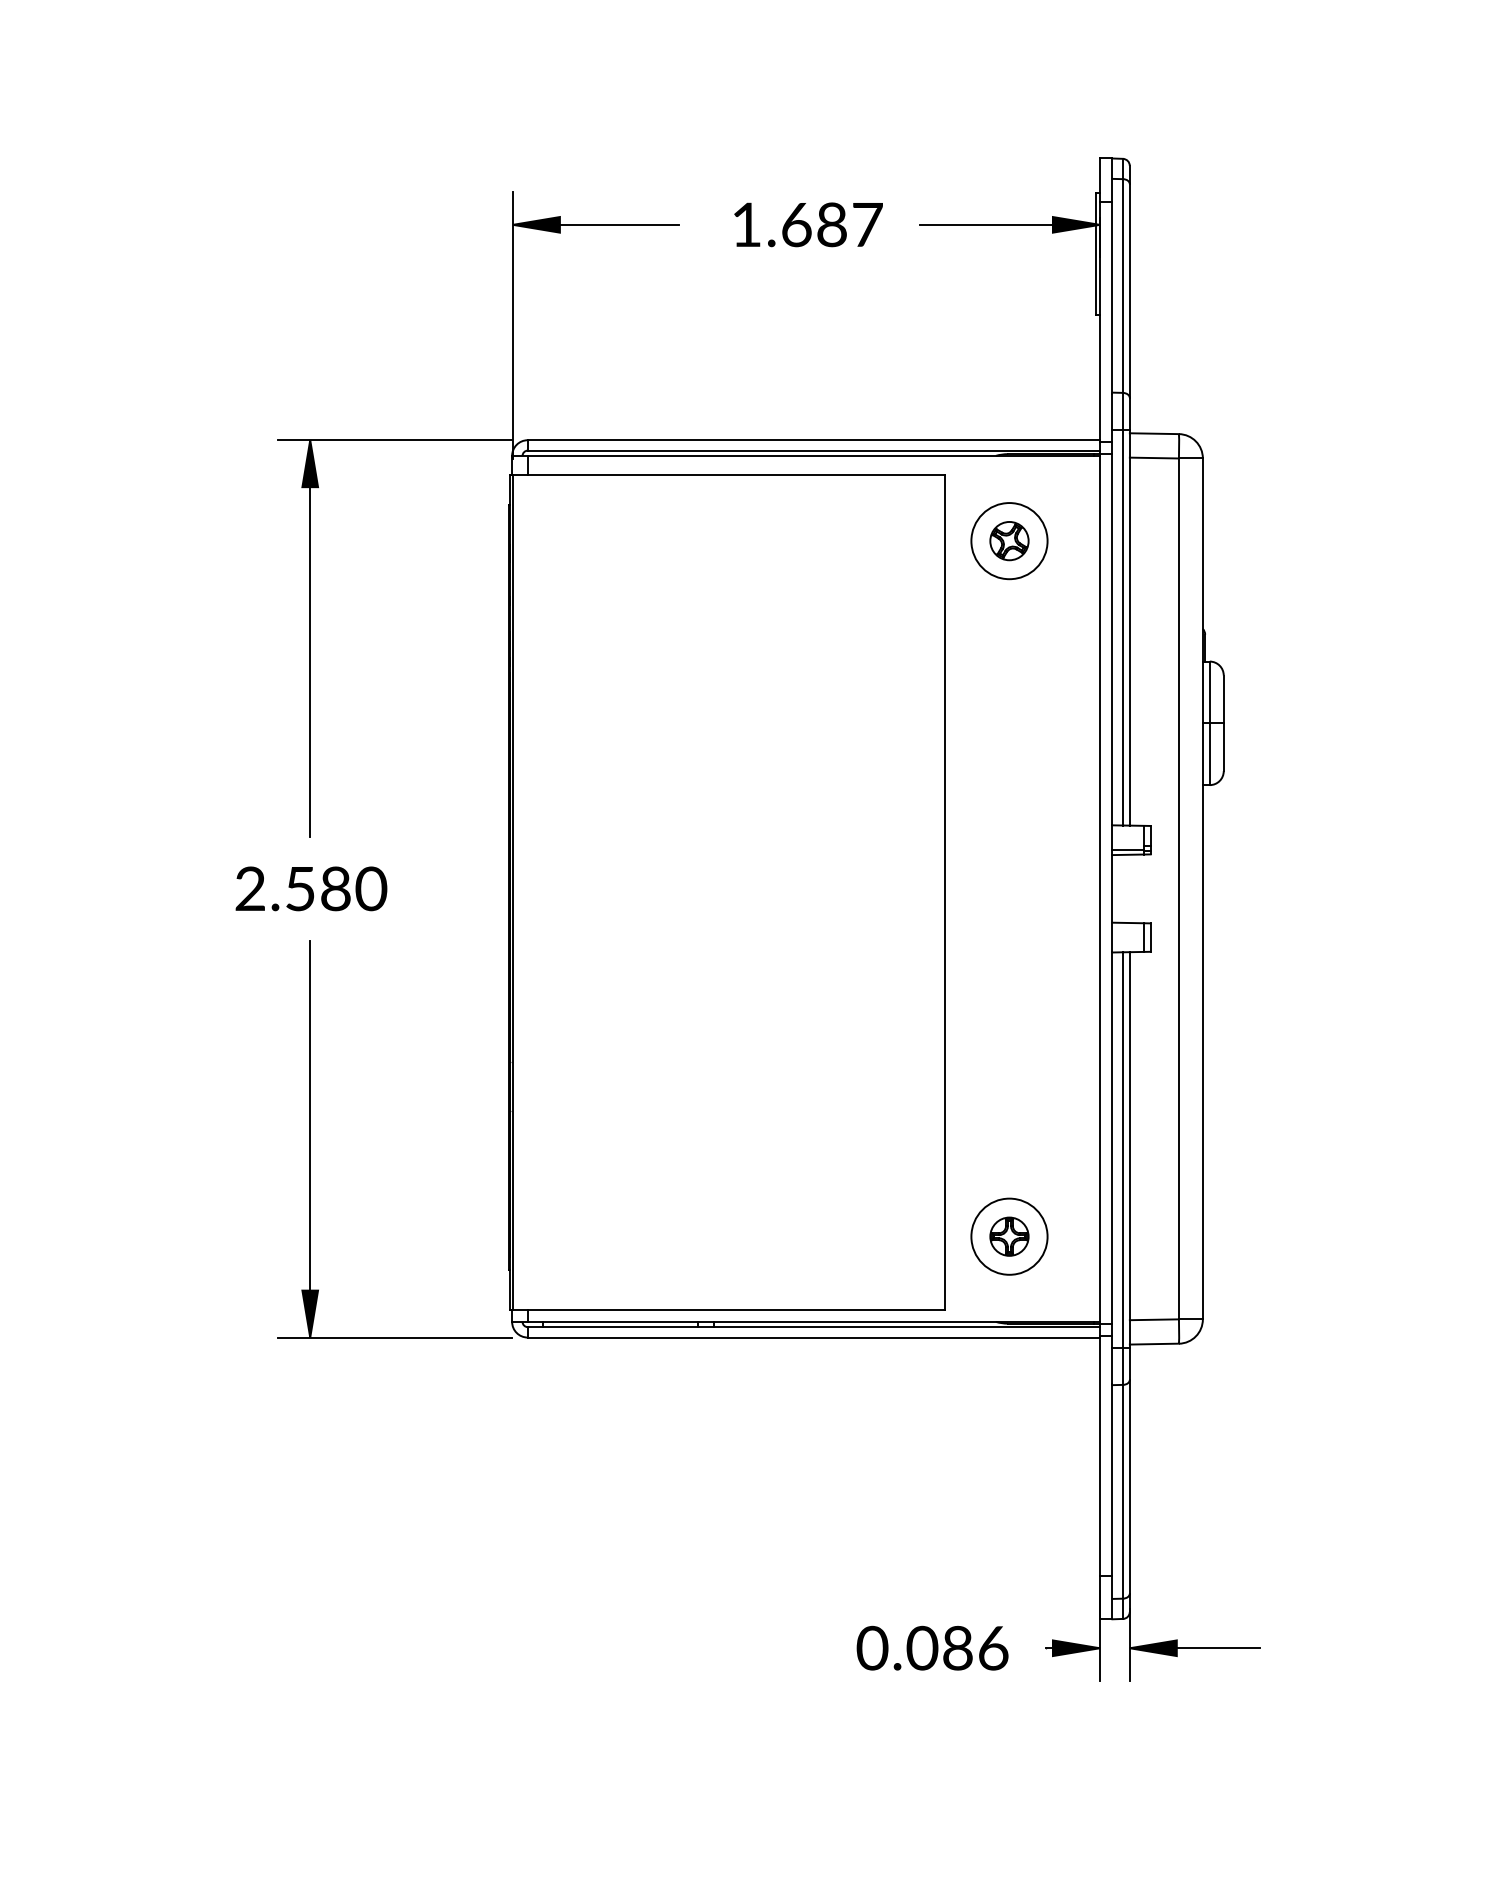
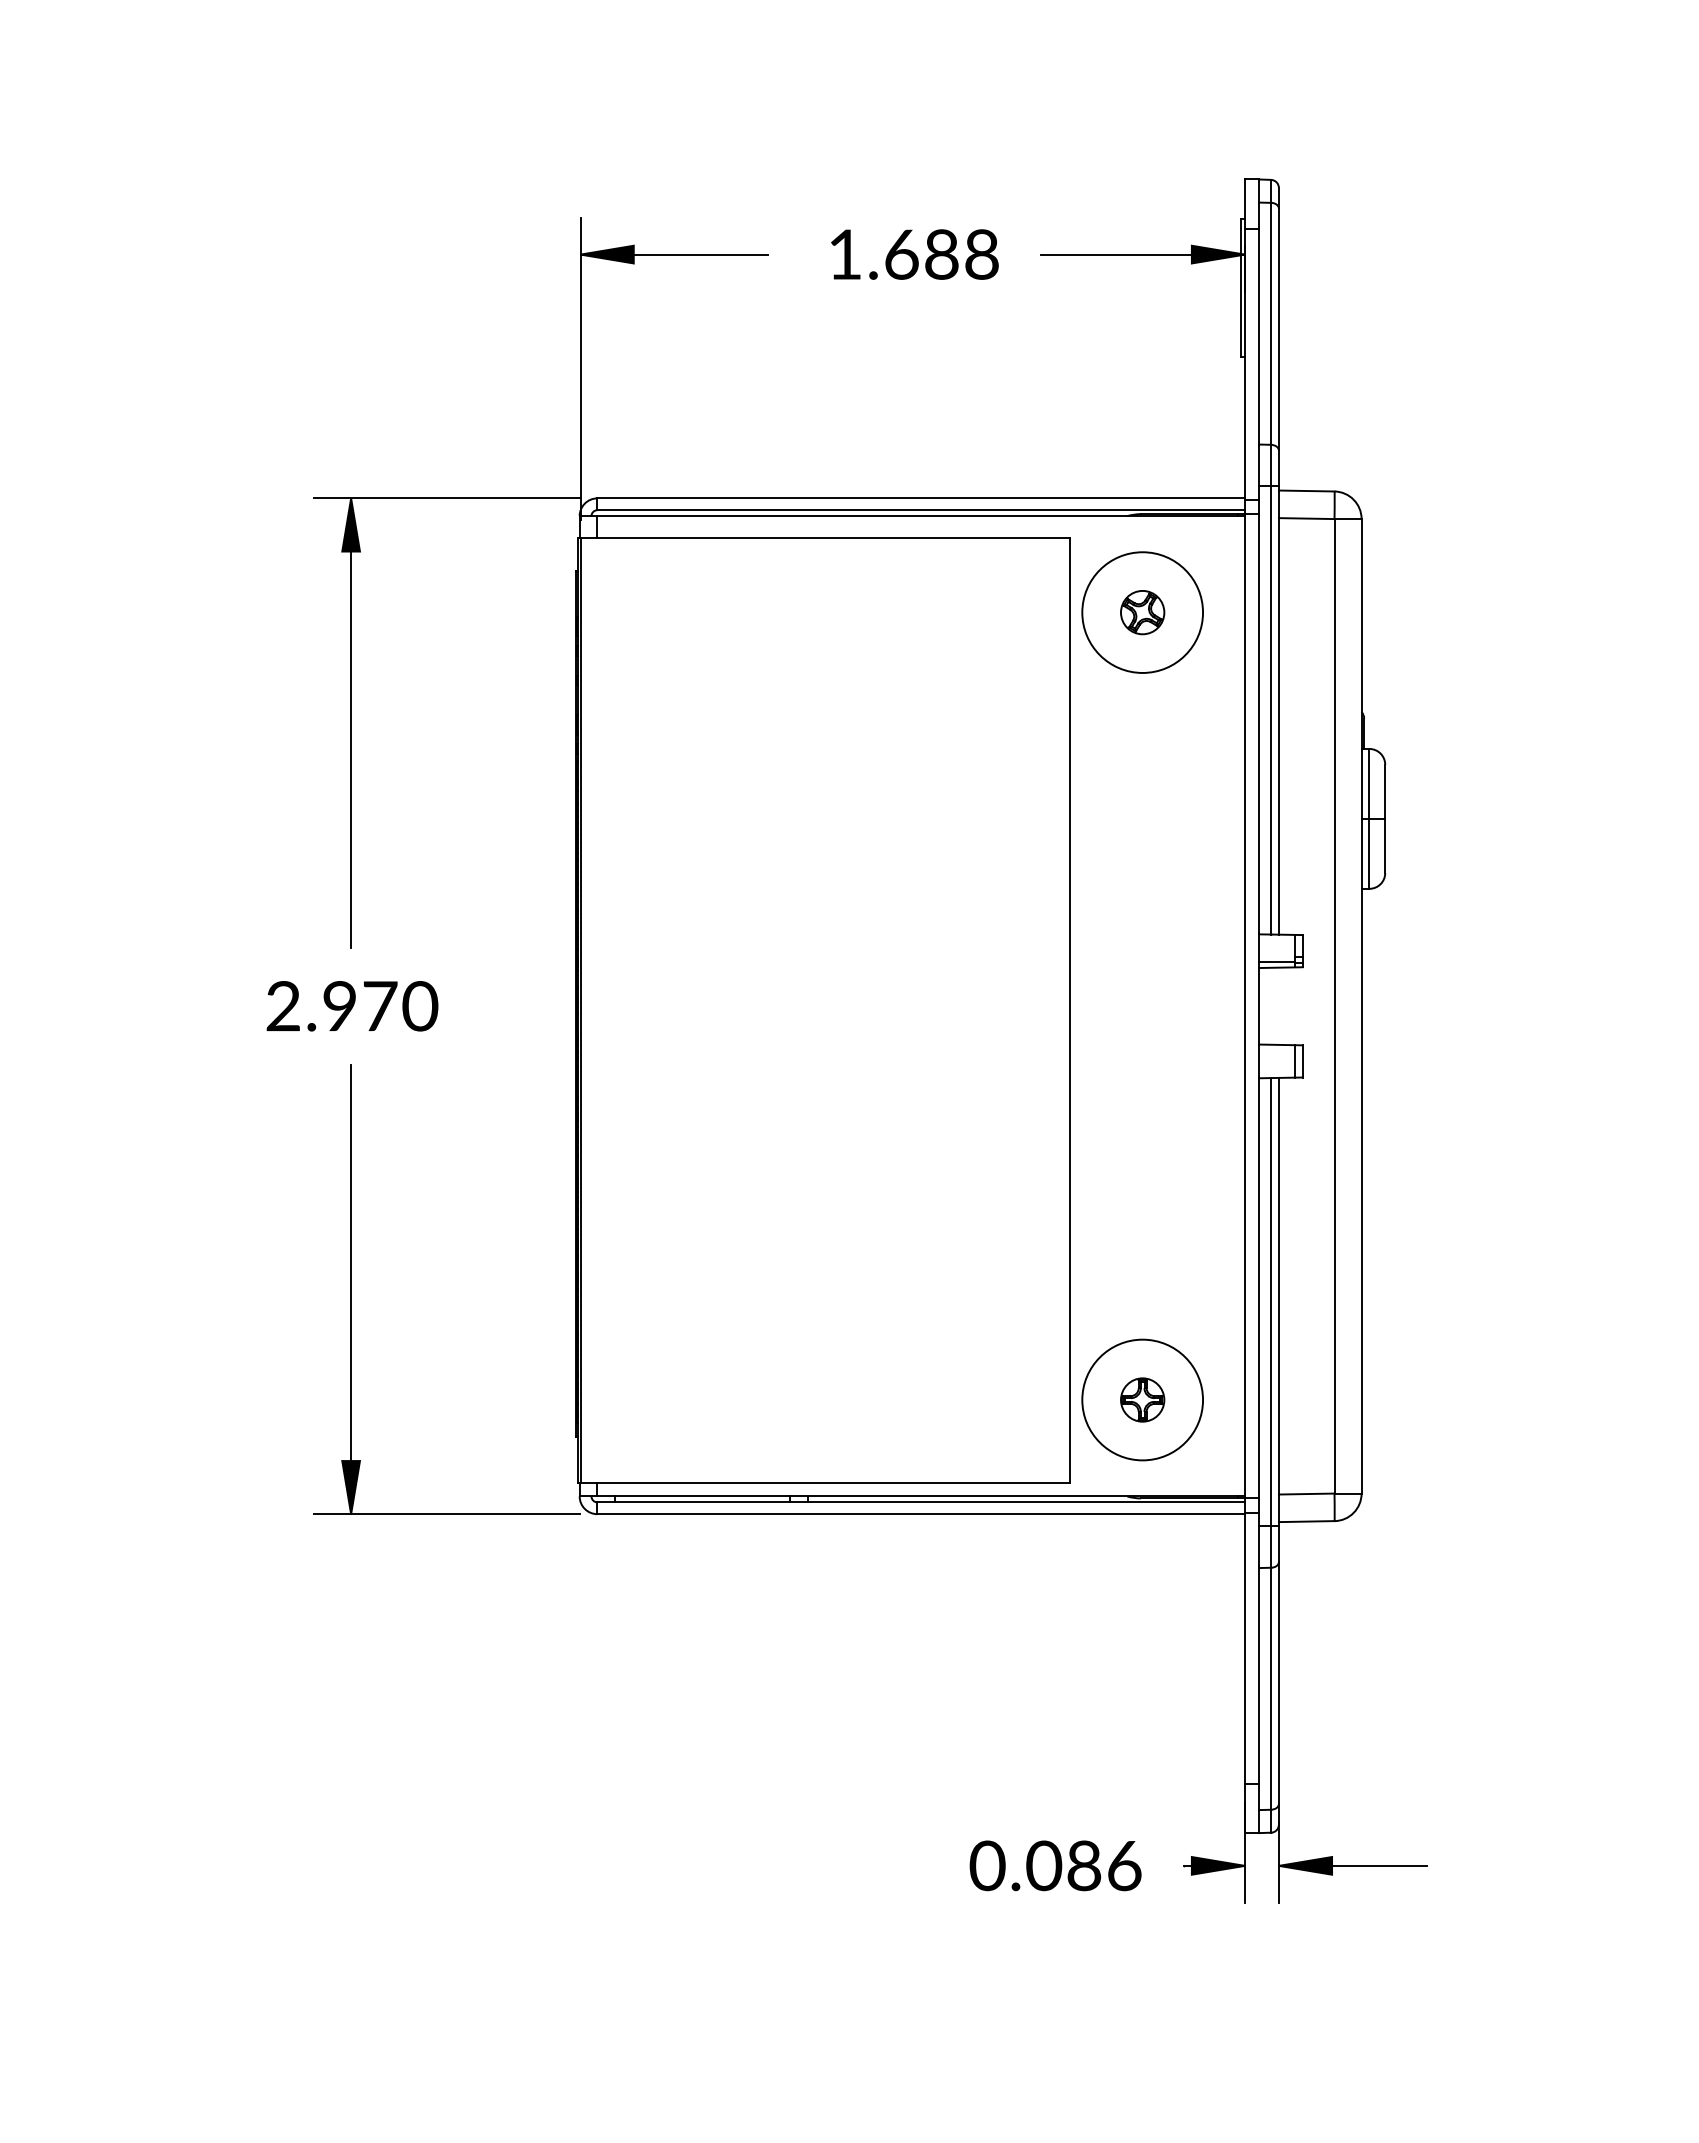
text: (867, 224) -> (982, 254), 1.687 -> 1.688
circle: (1009, 541) -> (1142, 612), size x1.4
text: (318, 889) -> (360, 1006), 2.580 -> 2.970
circle: (1009, 1236) -> (1142, 1399), size x1.4

